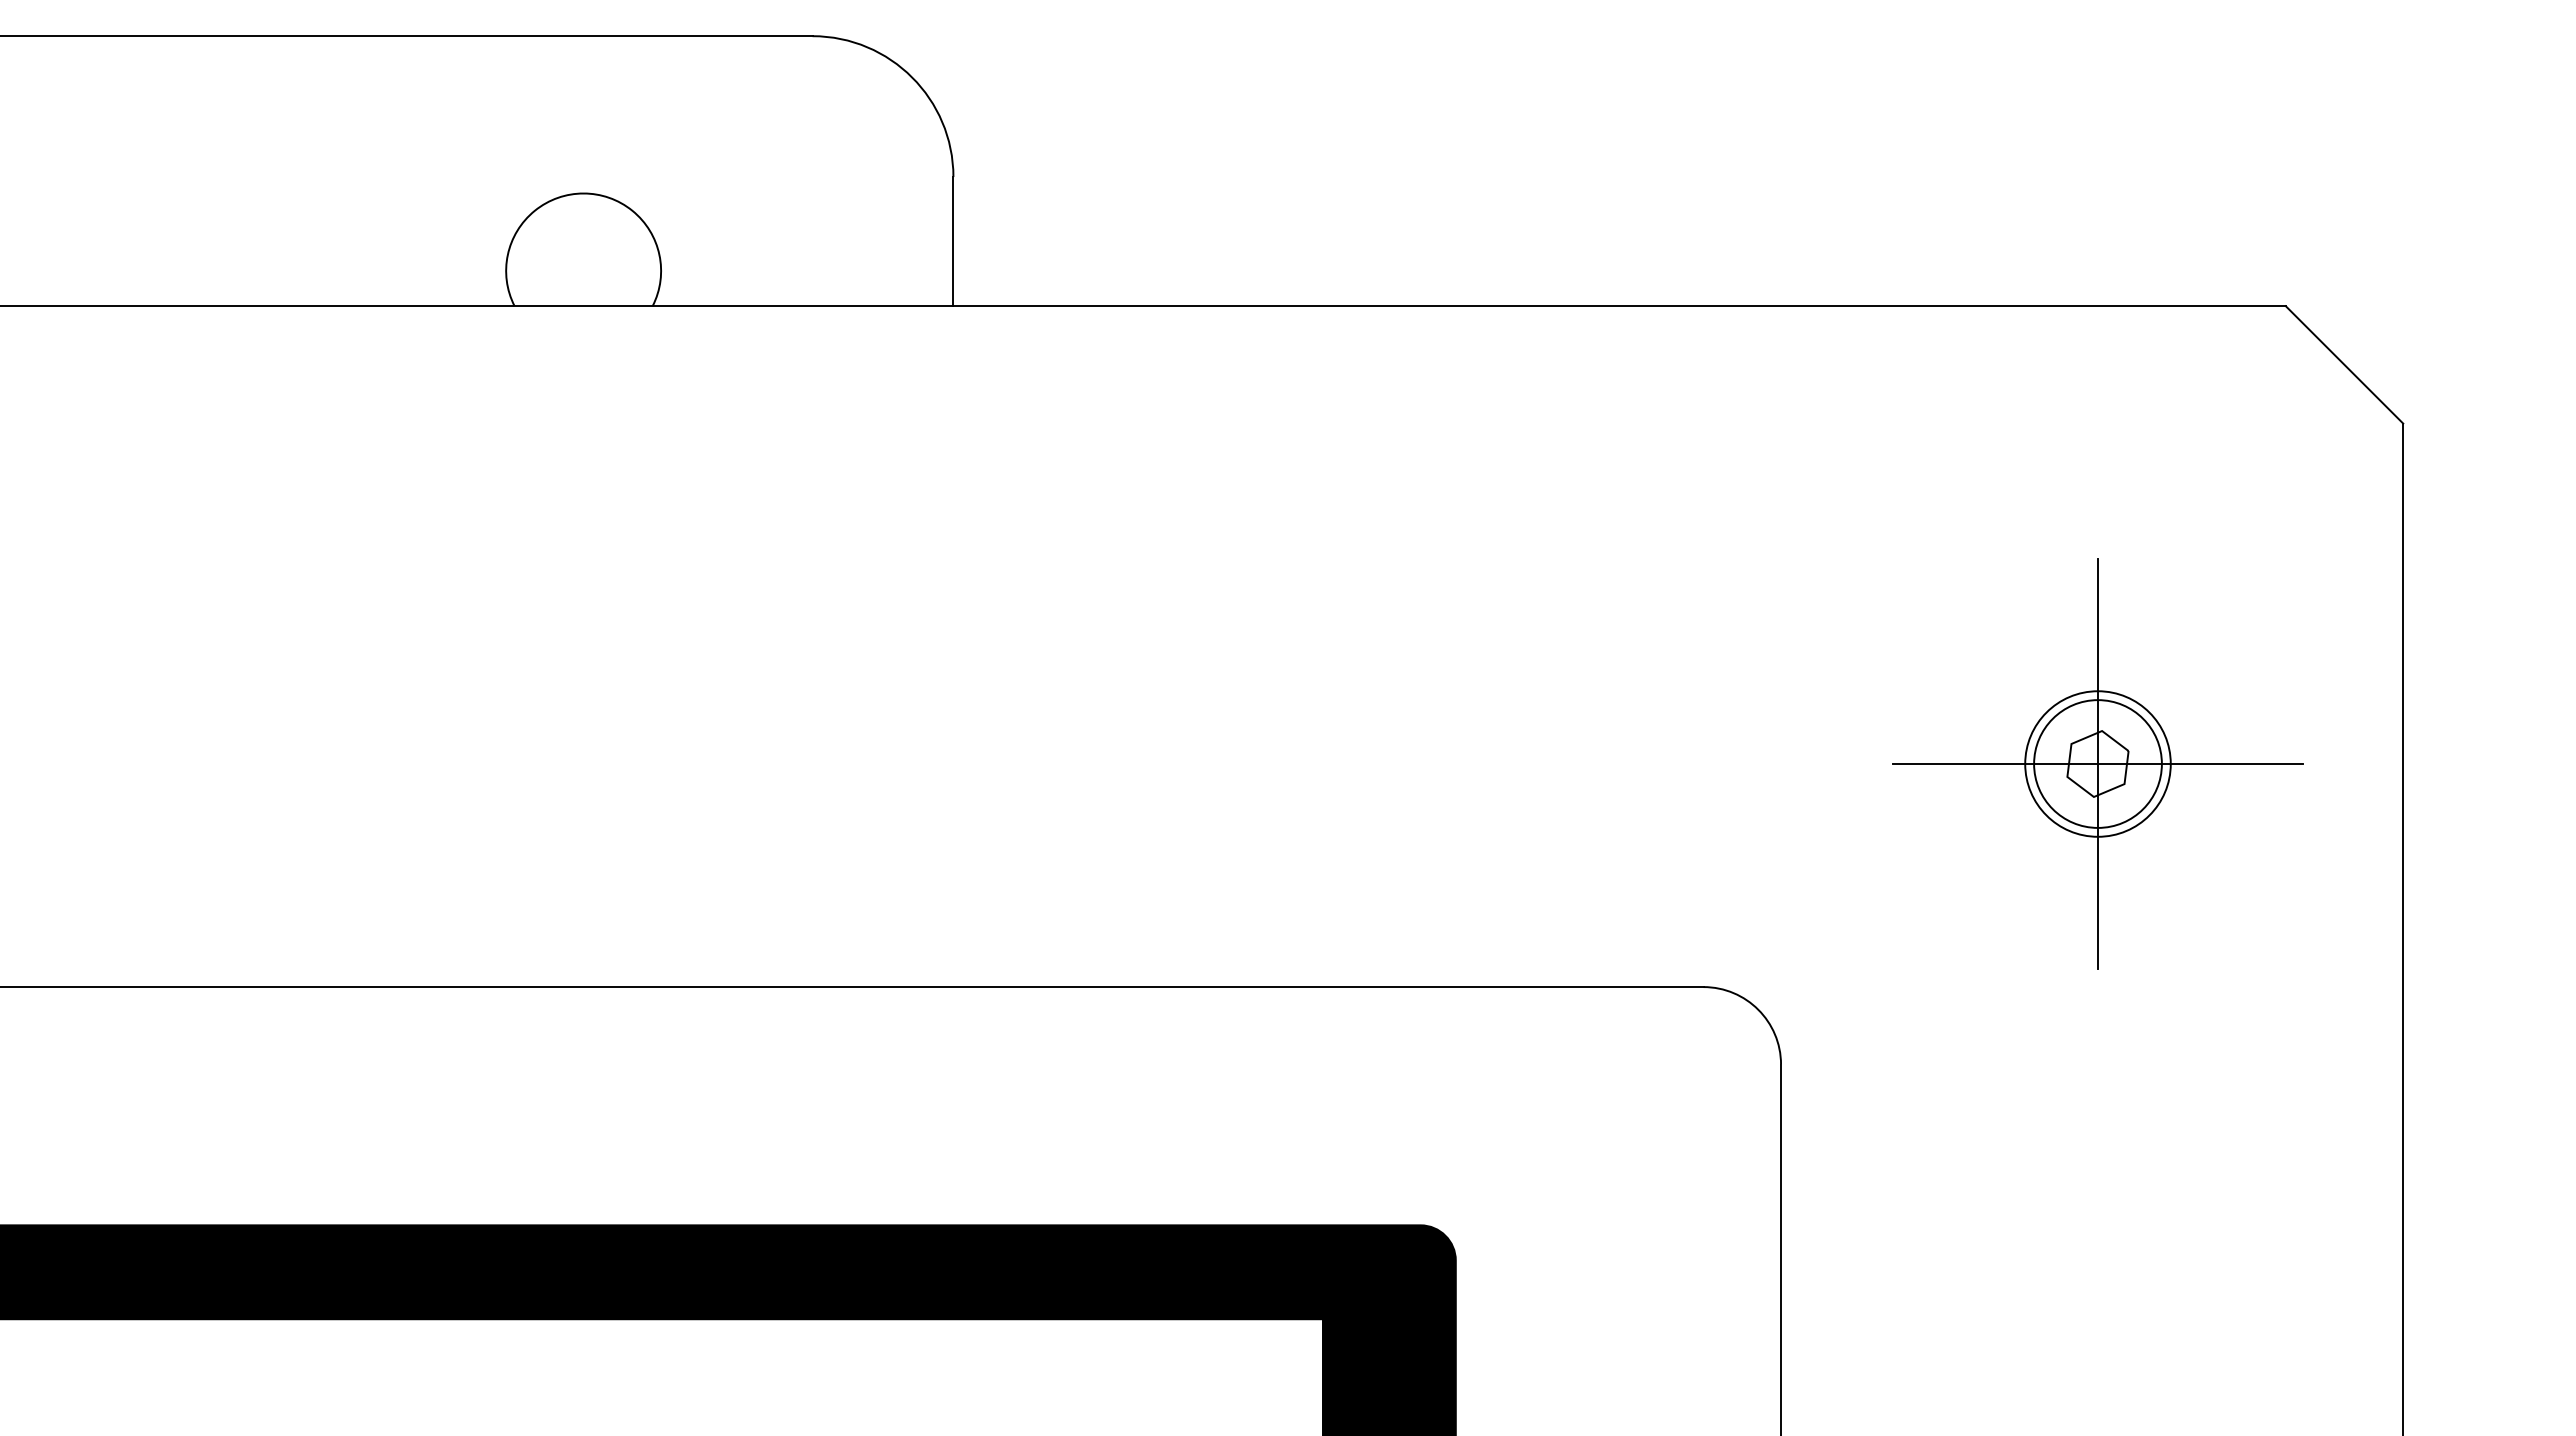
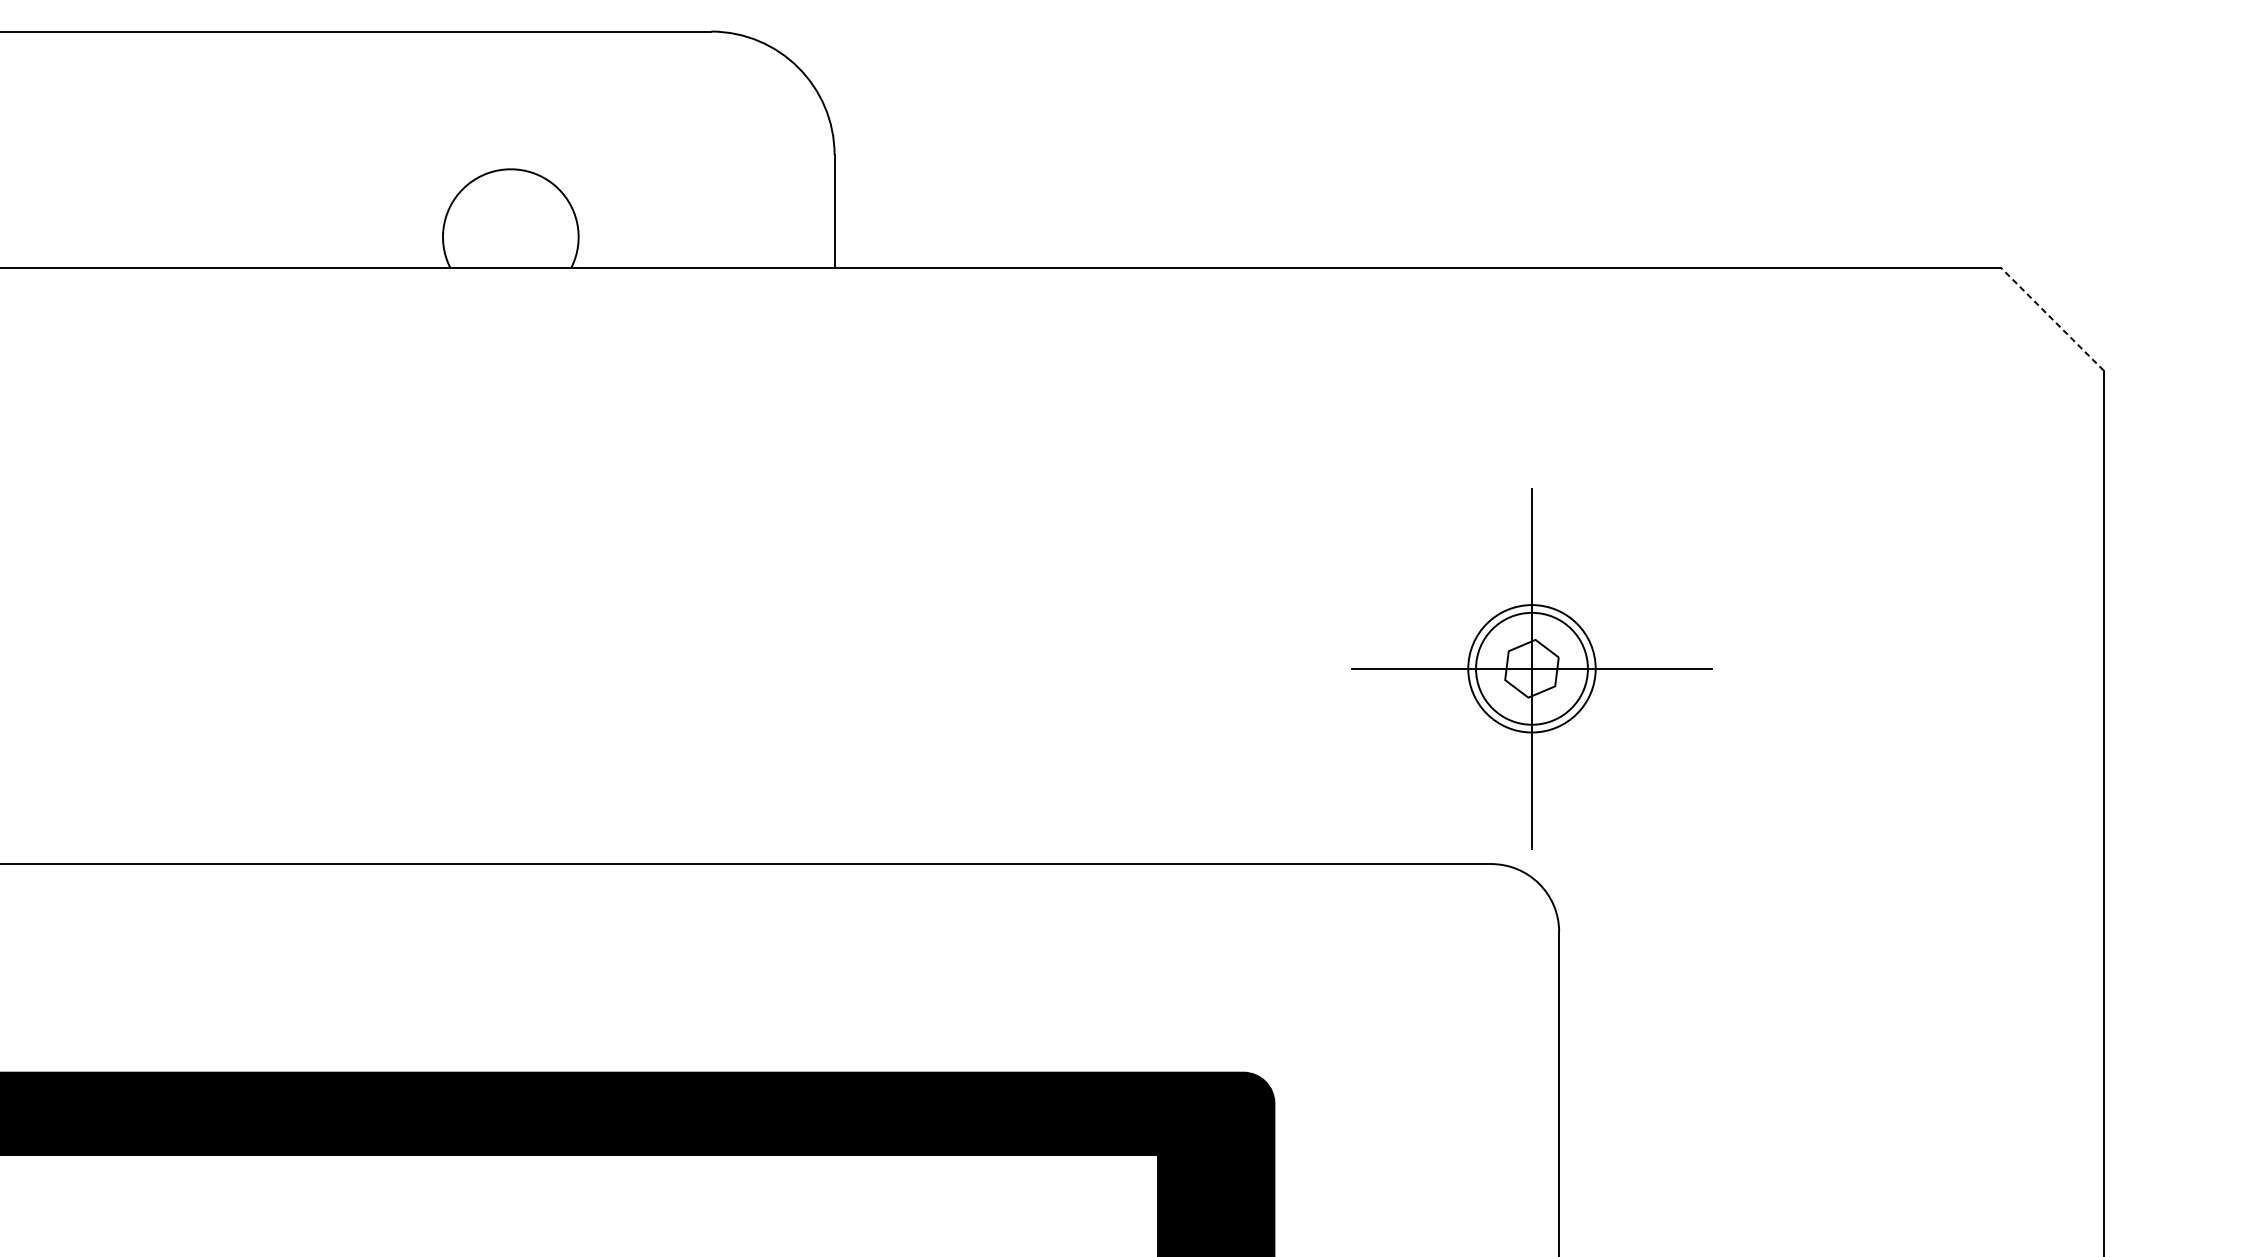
line: (2344, 364) -> (2052, 319), solid -> dashed
part: (2097, 763) -> (1531, 668), moved

